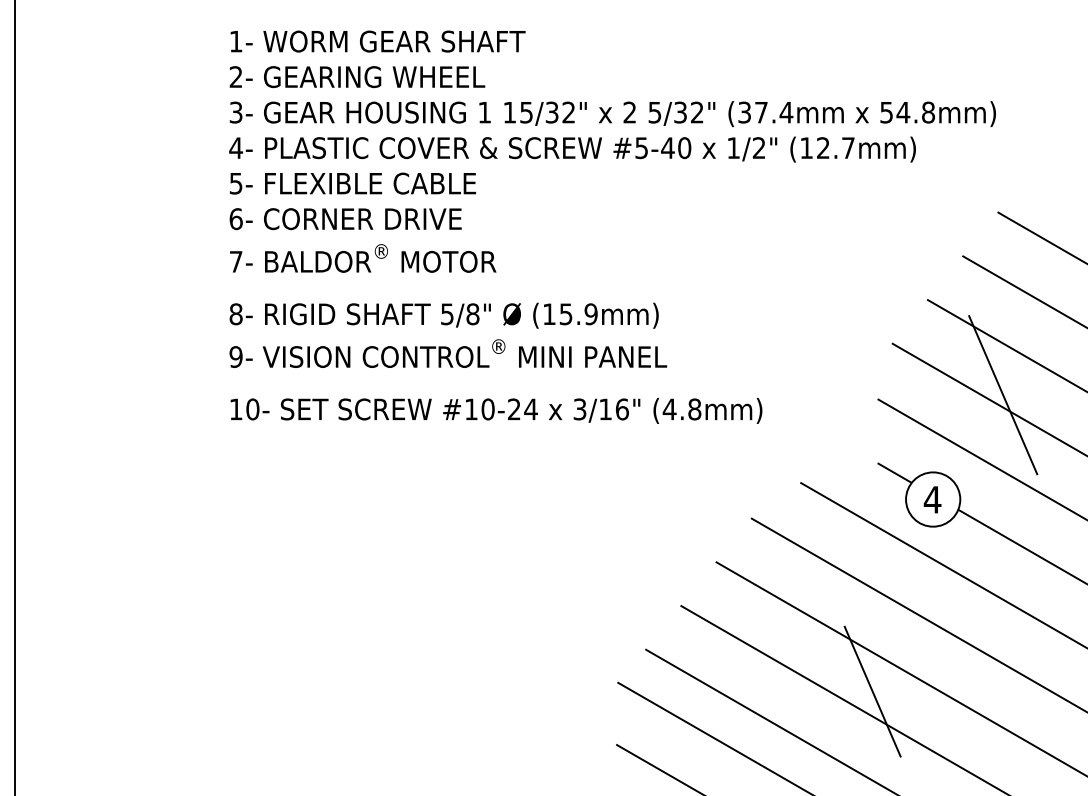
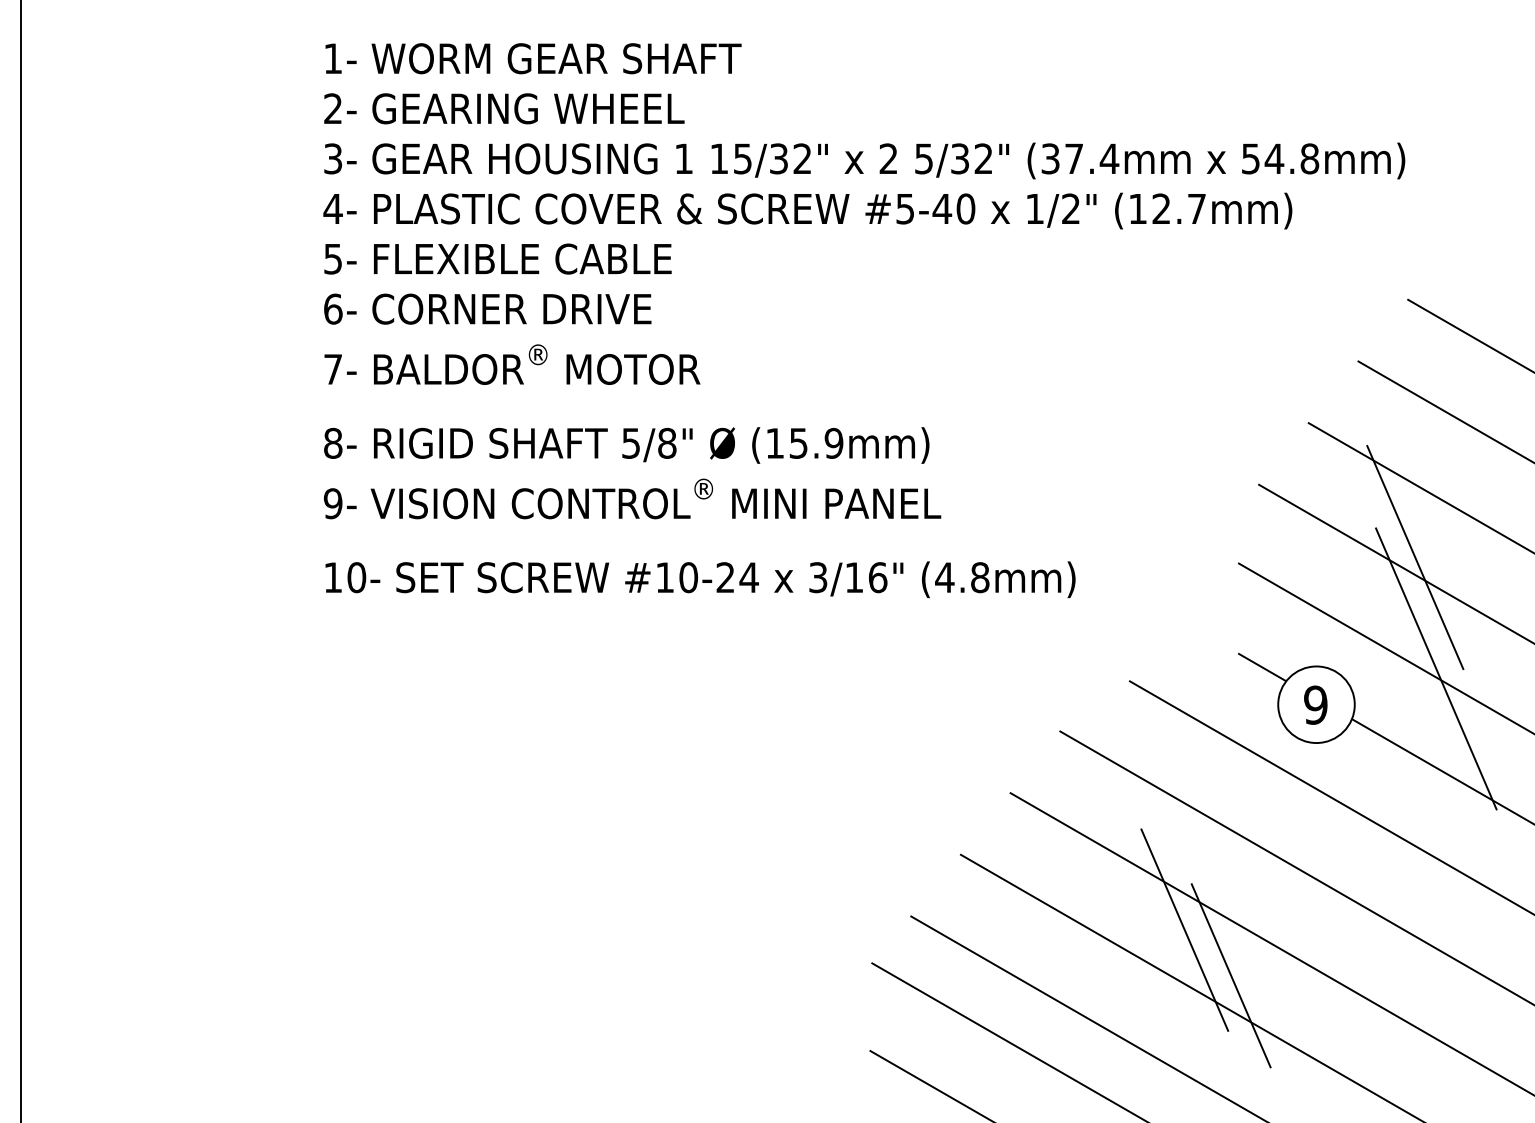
line: (1017, 473) -> (1435, 668), added
text: (932, 499) -> (1315, 704), 4 -> 9
line: (839, 658) -> (1184, 928), added

